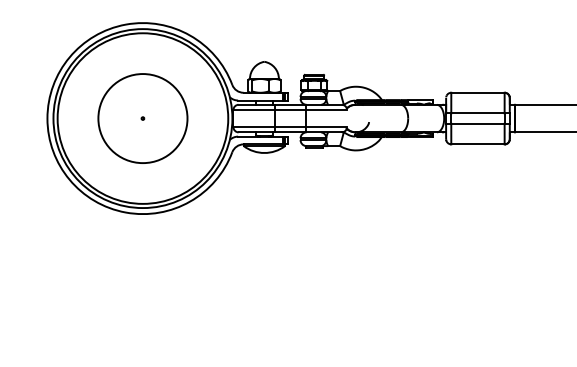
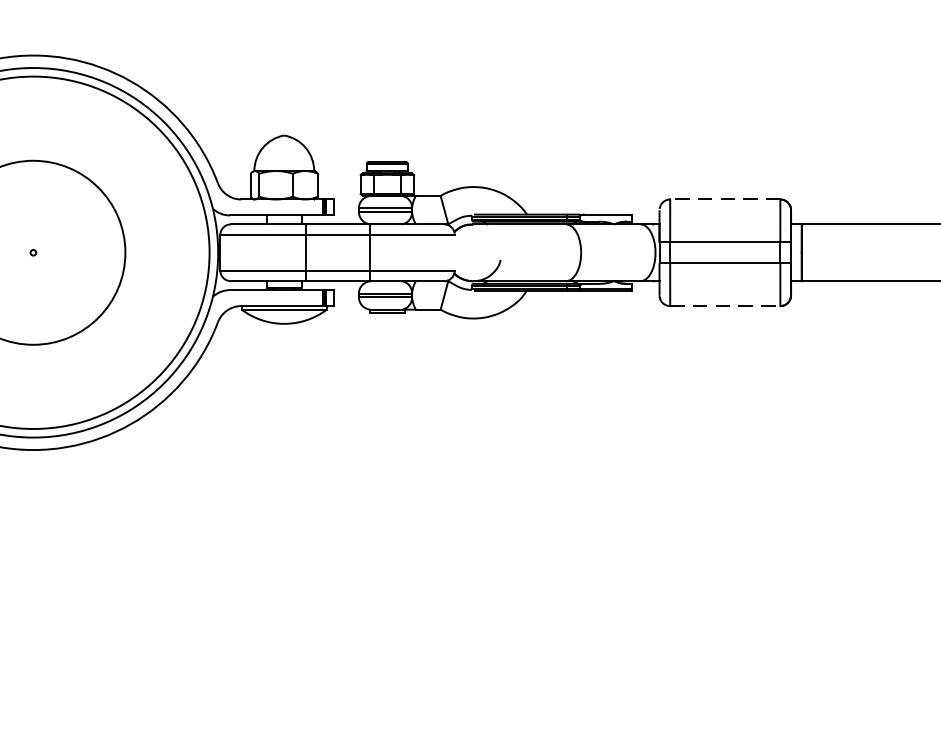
line: (477, 92) -> (724, 198), solid -> dashed
line: (477, 144) -> (724, 306), solid -> dashed

